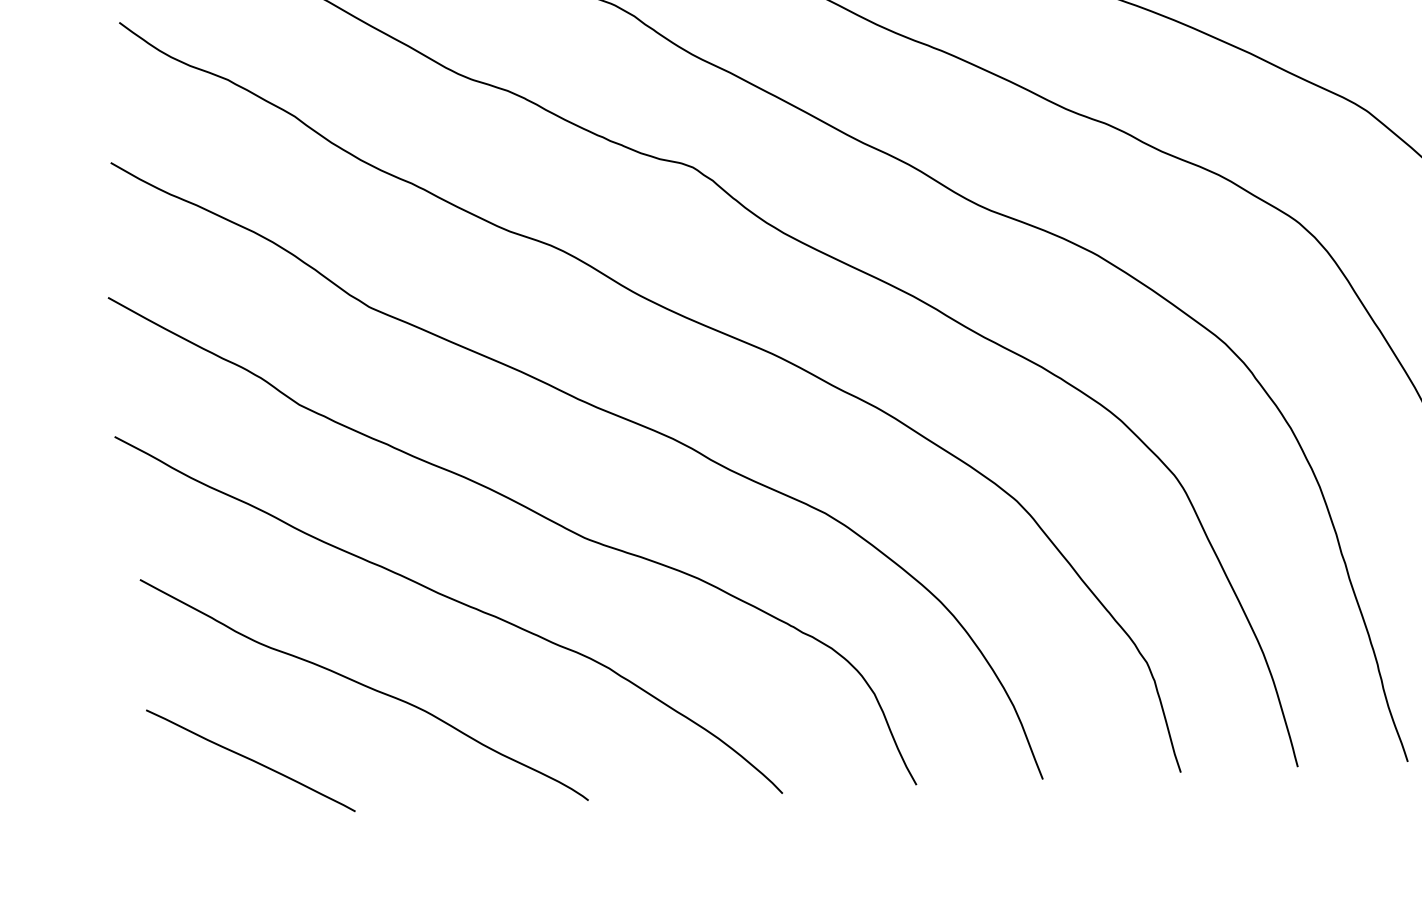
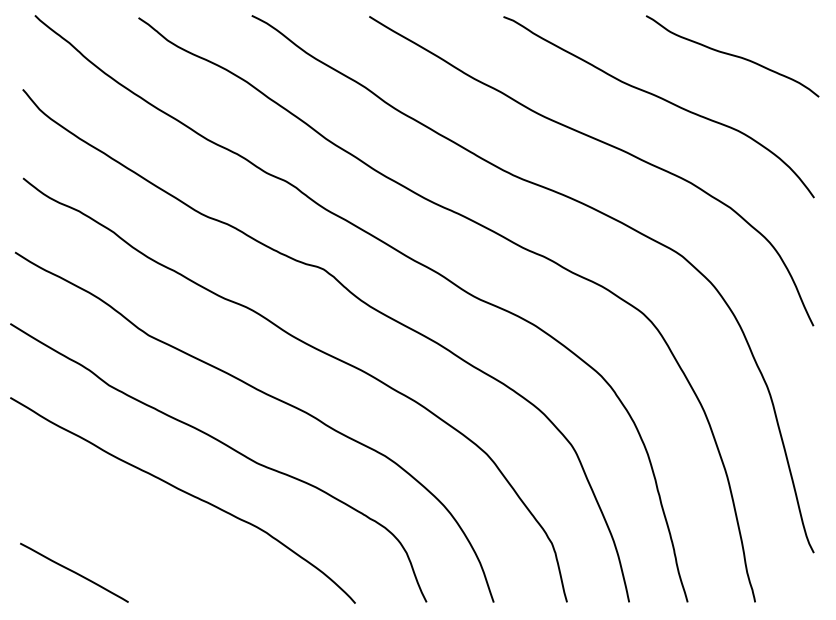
curve: (364, 686) -> (136, 536), removed

